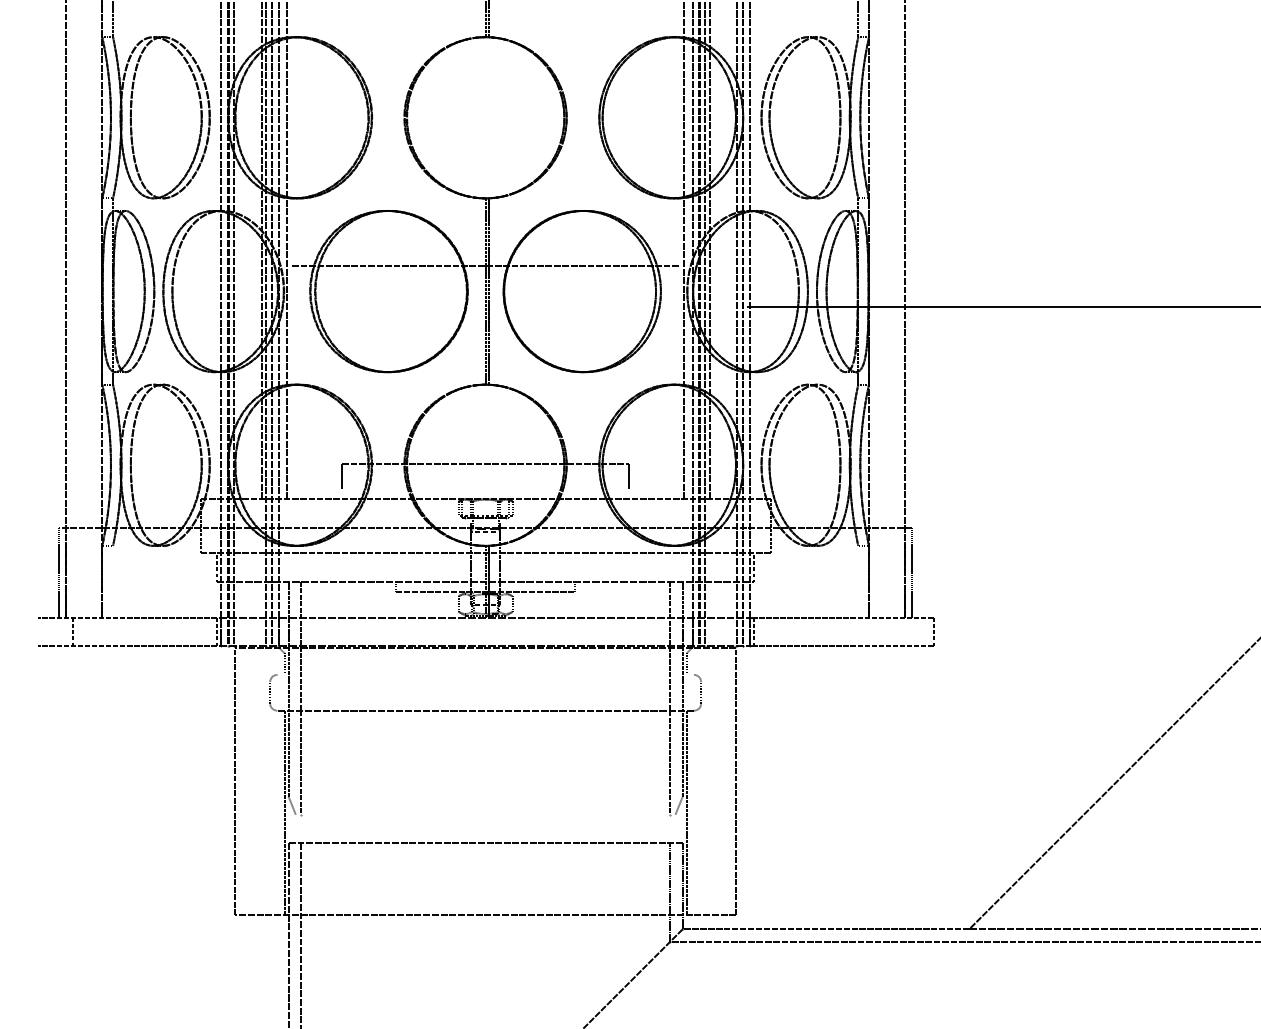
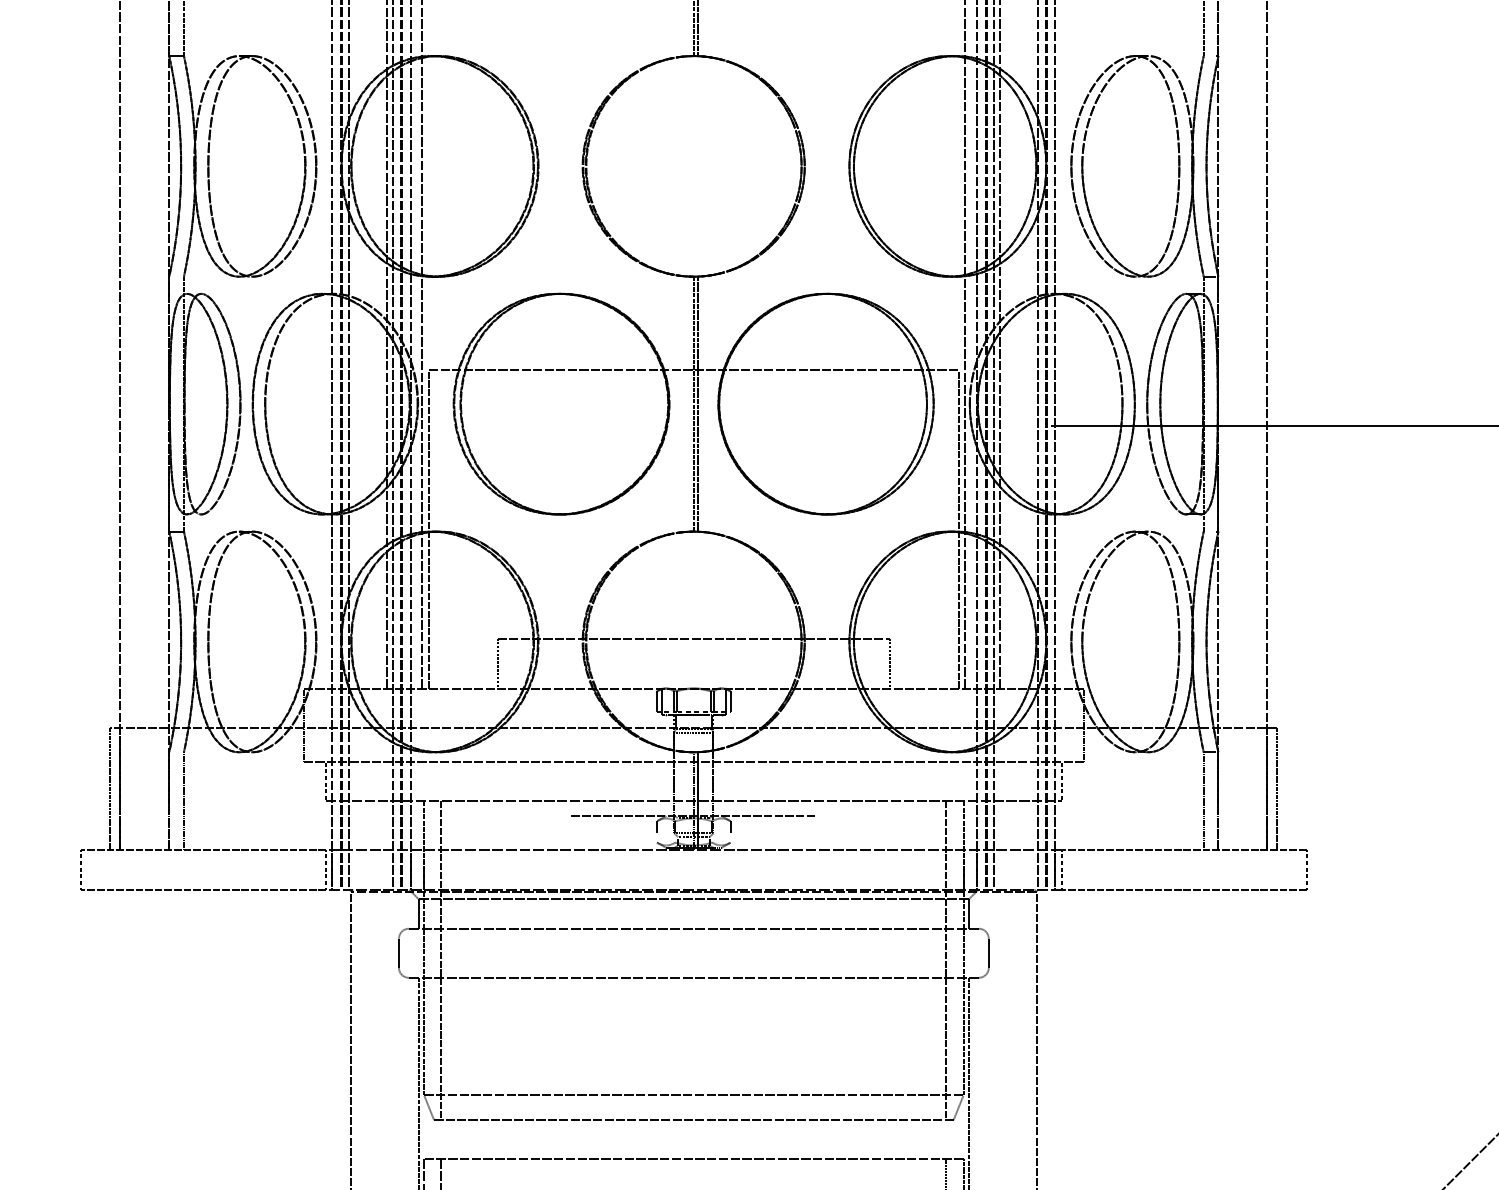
line: (292, 382) -> (429, 528), added
line: (679, 382) -> (959, 528), added
line: (113, 581) -> (184, 800), added
line: (858, 581) -> (1204, 800), added
line: (72, 631) -> (80, 869), moved
line: (485, 653) -> (693, 899), added
line: (485, 674) -> (693, 928), added
line: (485, 796) -> (693, 1095), added
line: (485, 814) -> (693, 1119), added

